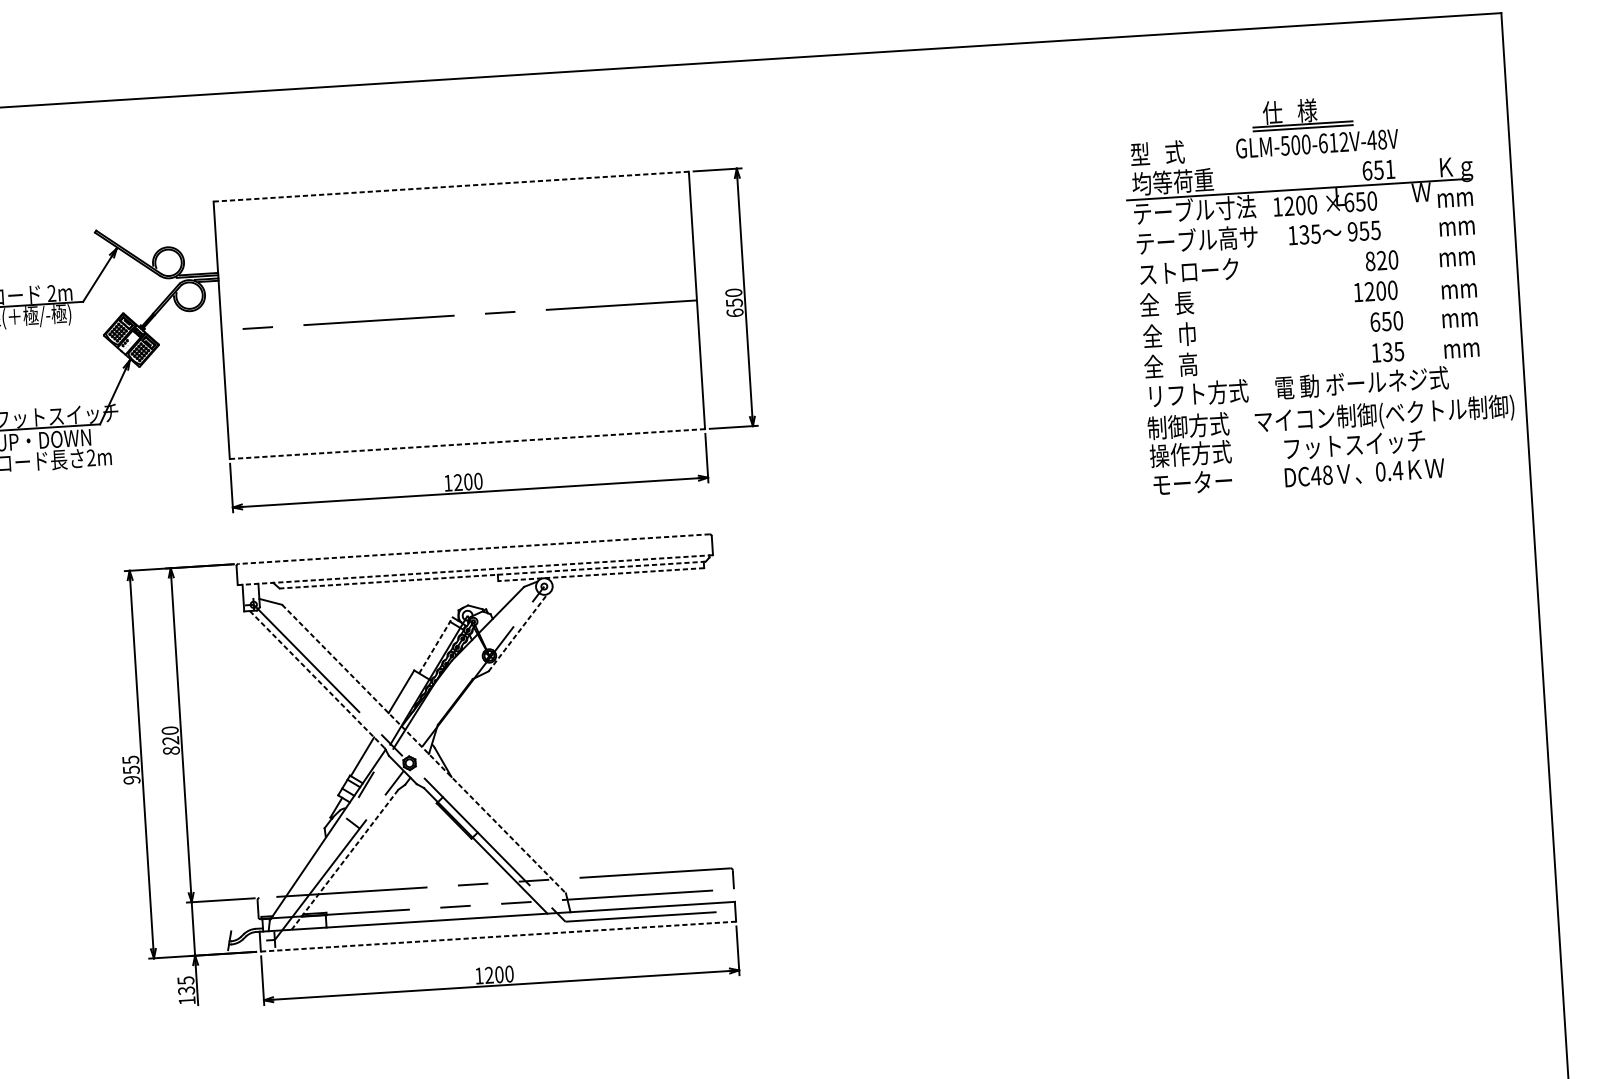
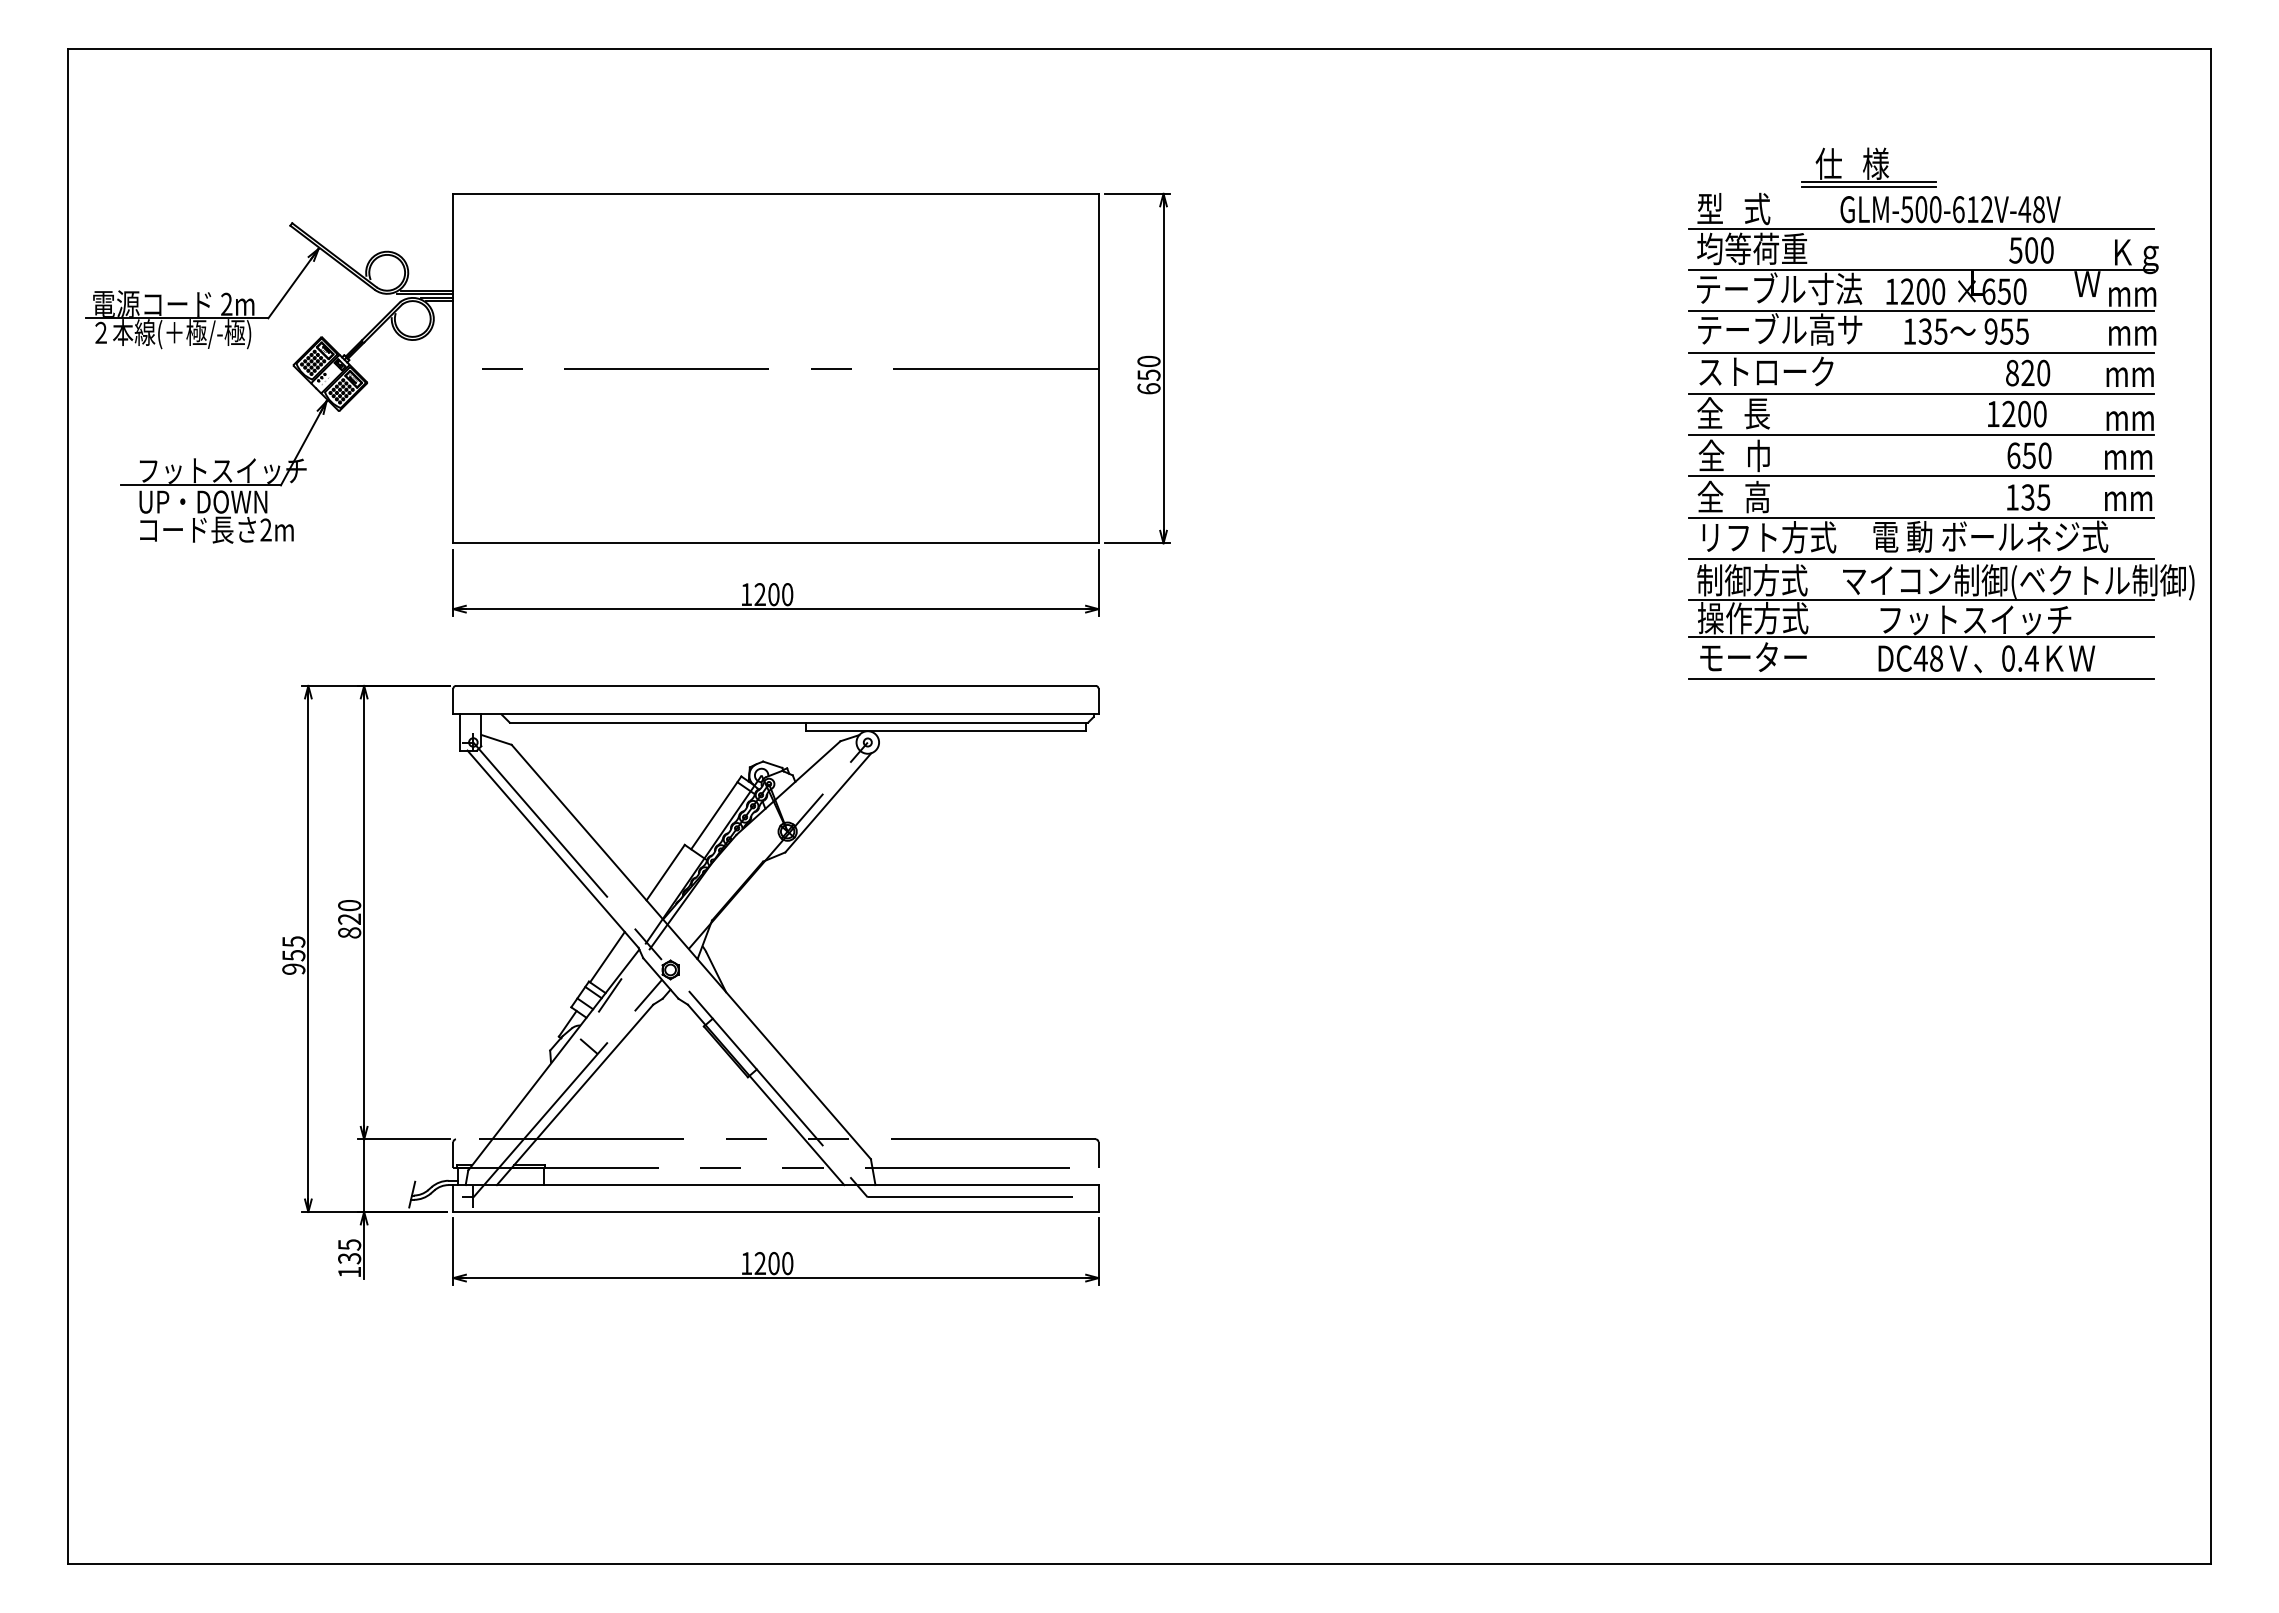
part: (1301, 113) -> (1868, 167), moved
line: (1295, 159) -> (1920, 228), added
text: (1378, 170) -> (2031, 250), 651 -> 500
line: (450, 186) -> (775, 193), dashed -> solid
line: (1299, 220) -> (1920, 311), added
line: (1302, 250) -> (1921, 352), added
line: (1303, 280) -> (1920, 393), added
line: (1305, 311) -> (1920, 435), added
line: (1307, 341) -> (1920, 476), added
line: (1309, 372) -> (1920, 517), added
line: (1311, 402) -> (1920, 558), added
line: (1313, 433) -> (1920, 600), added
line: (467, 444) -> (775, 543), dashed -> solid
line: (1314, 460) -> (1920, 637), added
line: (1316, 490) -> (1920, 678), added
line: (473, 548) -> (775, 685), dashed -> solid
line: (475, 570) -> (775, 714), dashed -> solid
line: (601, 574) -> (945, 731), dashed -> solid
line: (492, 575) -> (798, 722), dashed -> solid
line: (518, 632) -> (828, 802), dashed -> solid
line: (436, 645) -> (716, 812), dashed -> solid
line: (317, 679) -> (553, 849), dashed -> solid
line: (424, 749) -> (691, 952), dashed -> solid
line: (345, 859) -> (575, 1094), dashed -> solid
line: (498, 936) -> (776, 1211), dashed -> solid

